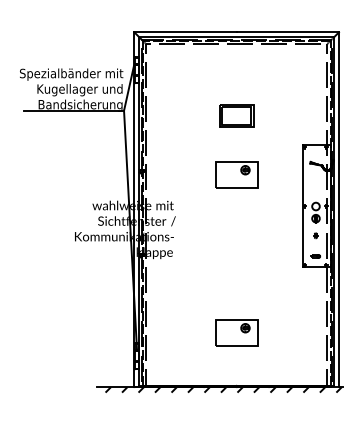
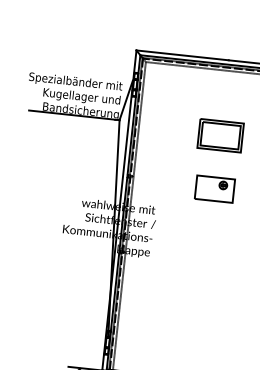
part: (236, 115) -> (220, 135), size x1.43
part: (236, 332) -> (199, 330), removed

